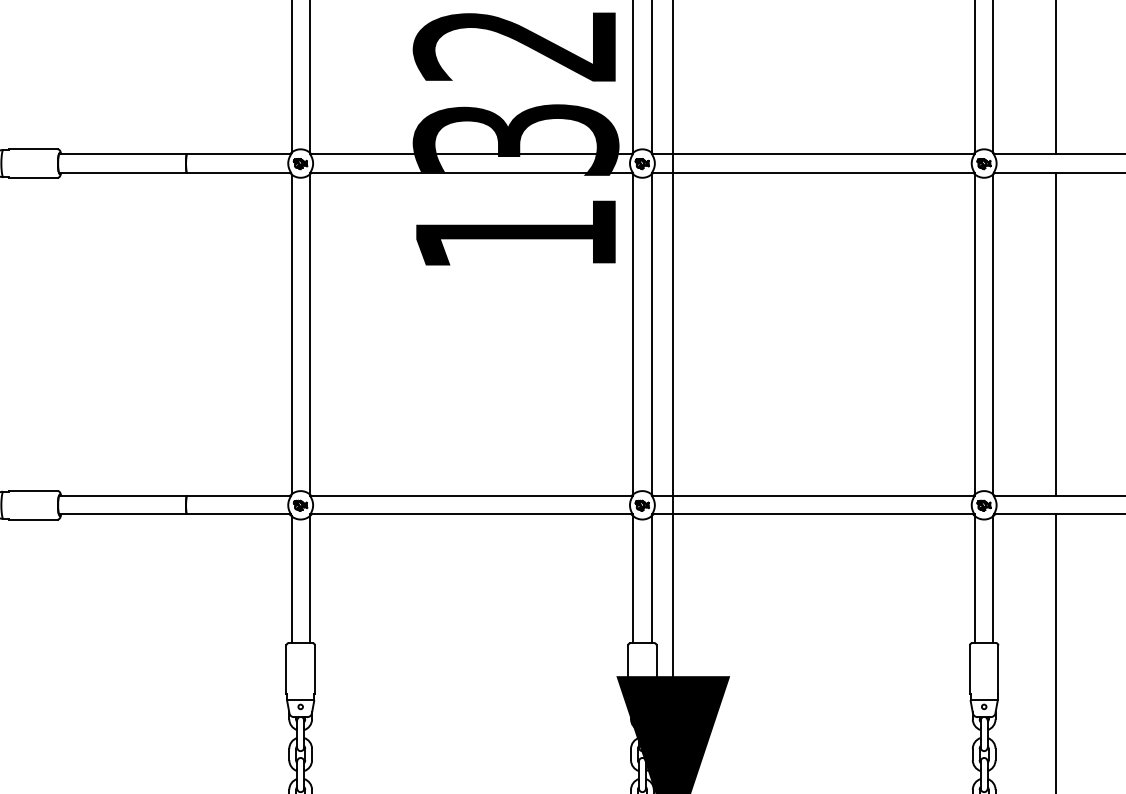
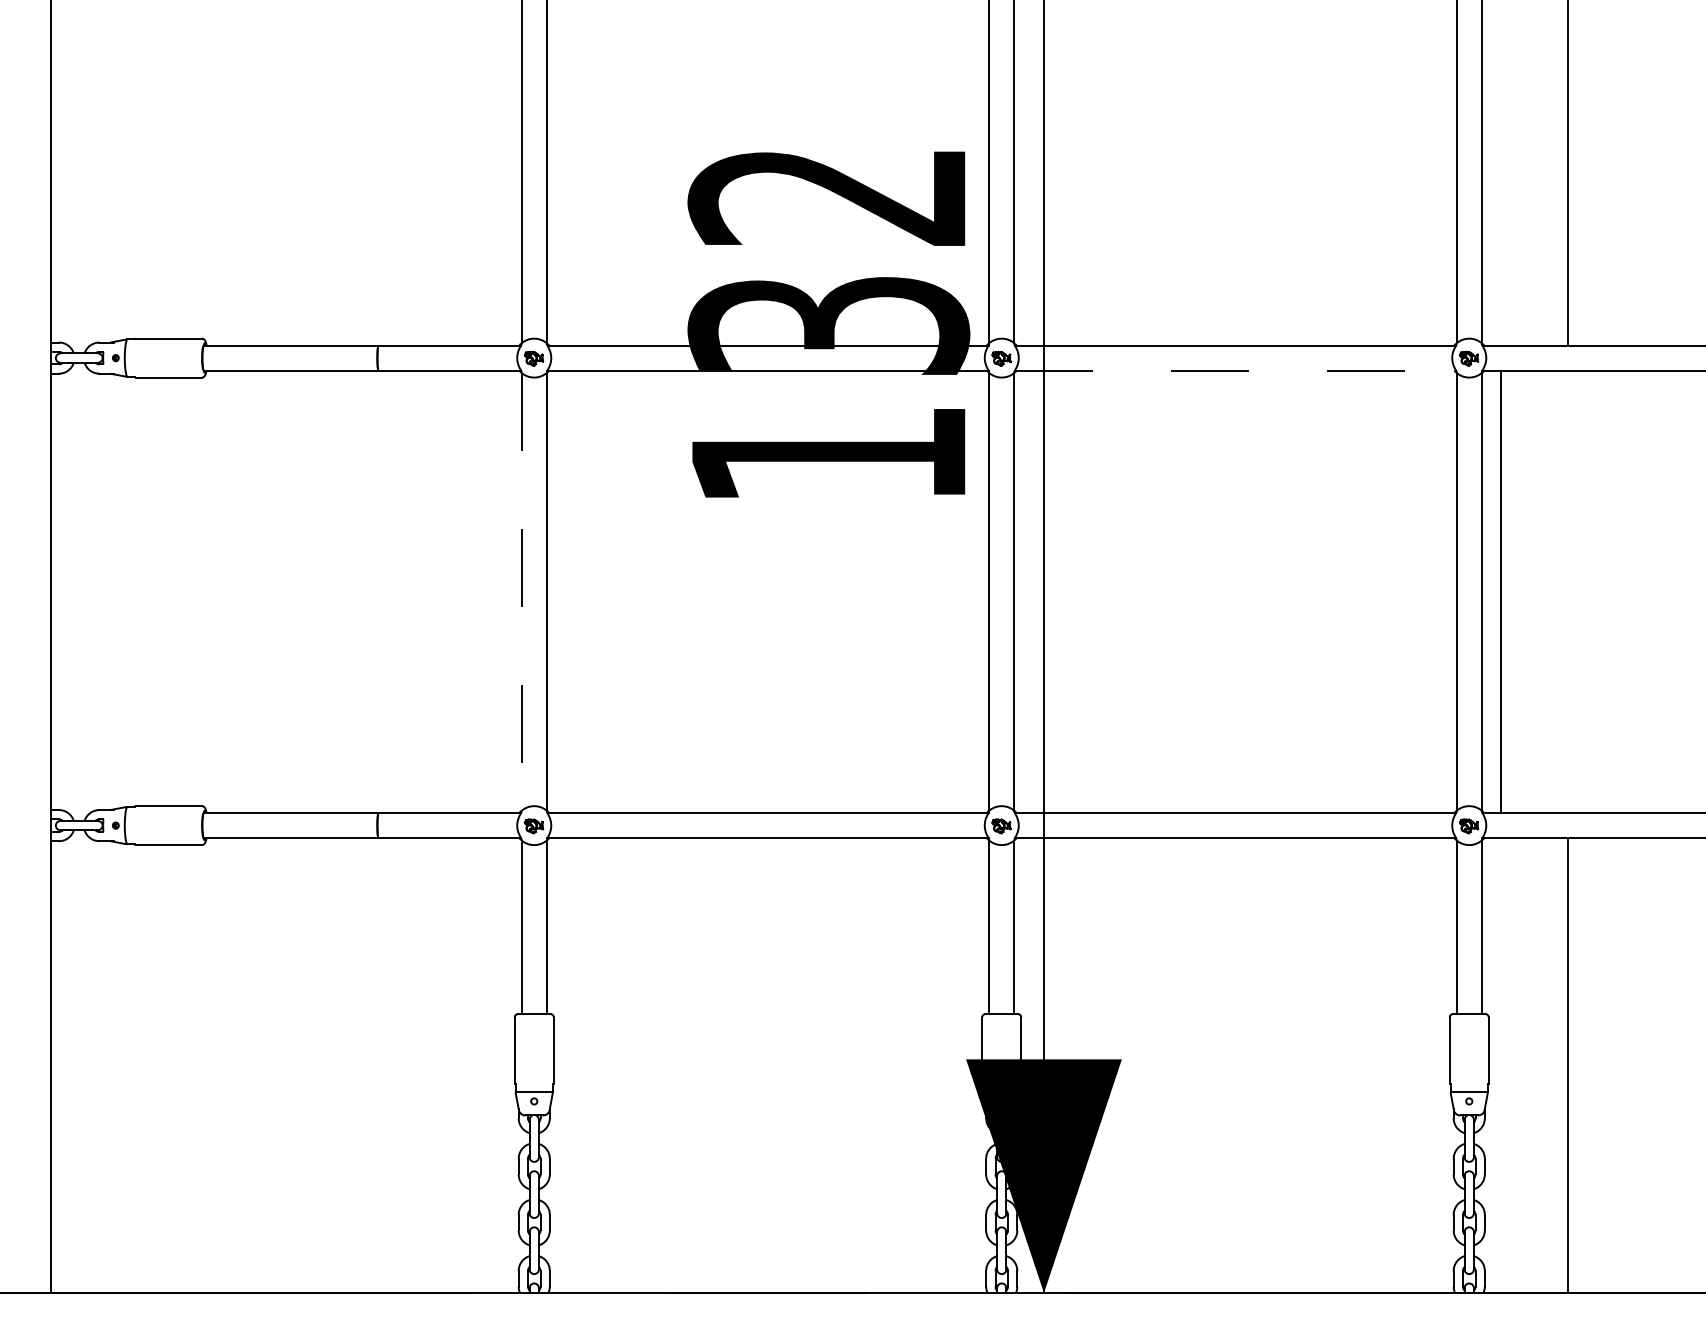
line: (813, 172) -> (1235, 370), solid -> dashed
line: (291, 334) -> (521, 591), solid -> dashed
line: (1055, 334) -> (1500, 591), moved

